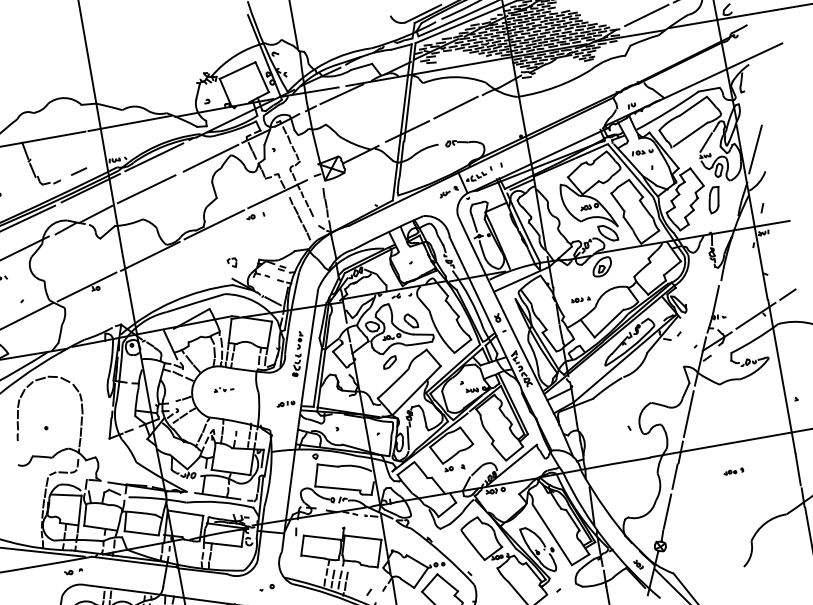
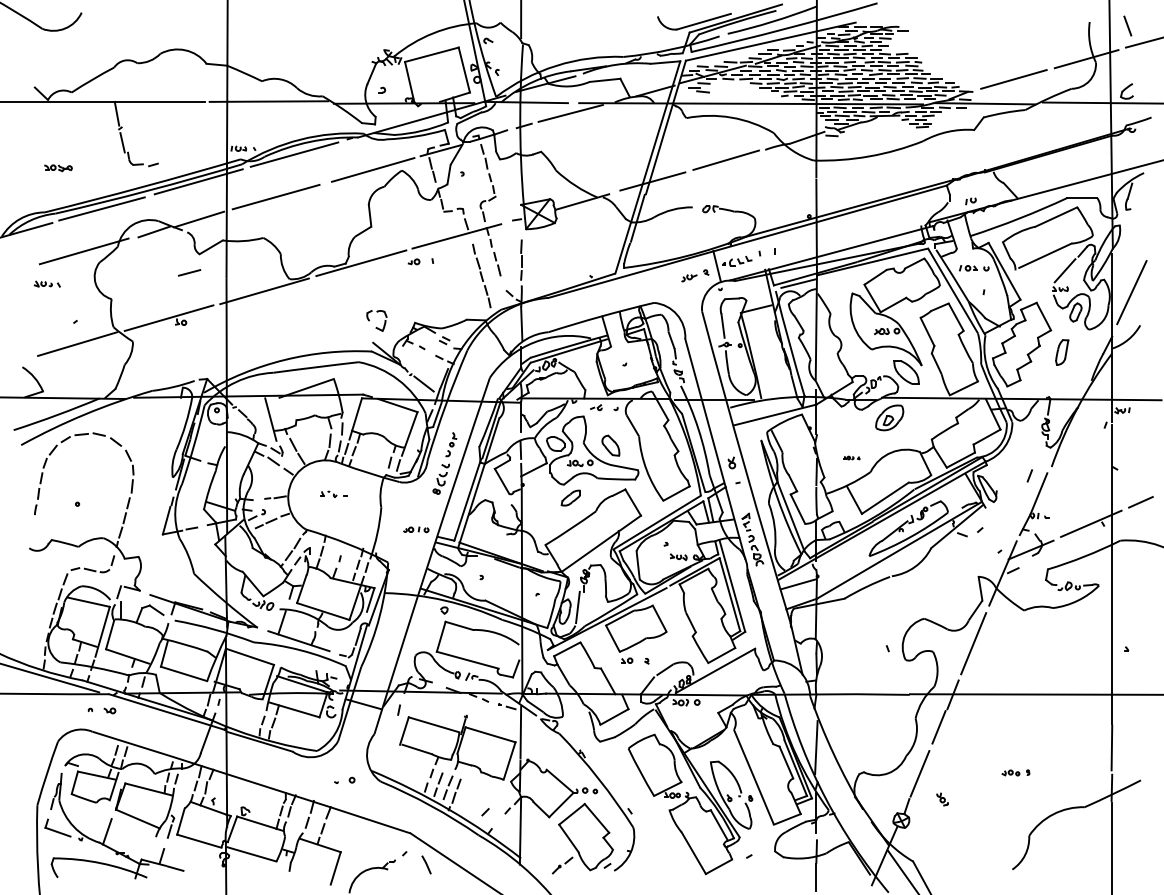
line: (78, 171) -> (189, 272), moved
part: (713, 200) -> (1061, 352), size x0.7
line: (762, 208) -> (1029, 475), moved
part: (232, 262) -> (377, 320), size x1.6
part: (580, 299) -> (851, 457), size x0.6
part: (733, 471) -> (1015, 772), moved
part: (638, 564) -> (942, 799), moved
part: (68, 572) -> (109, 710), moved

